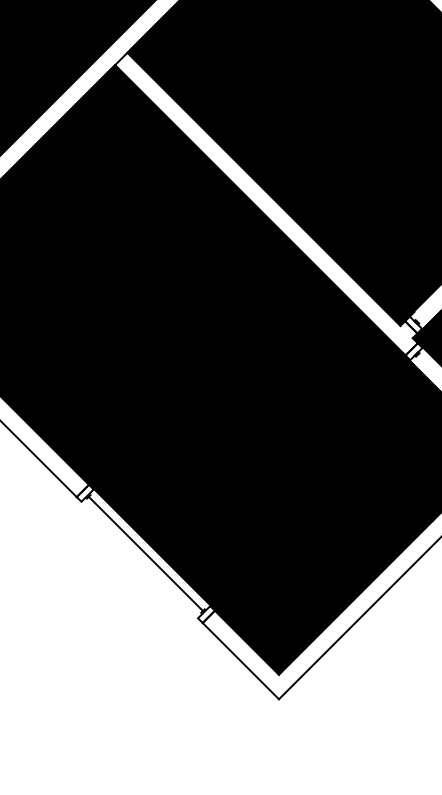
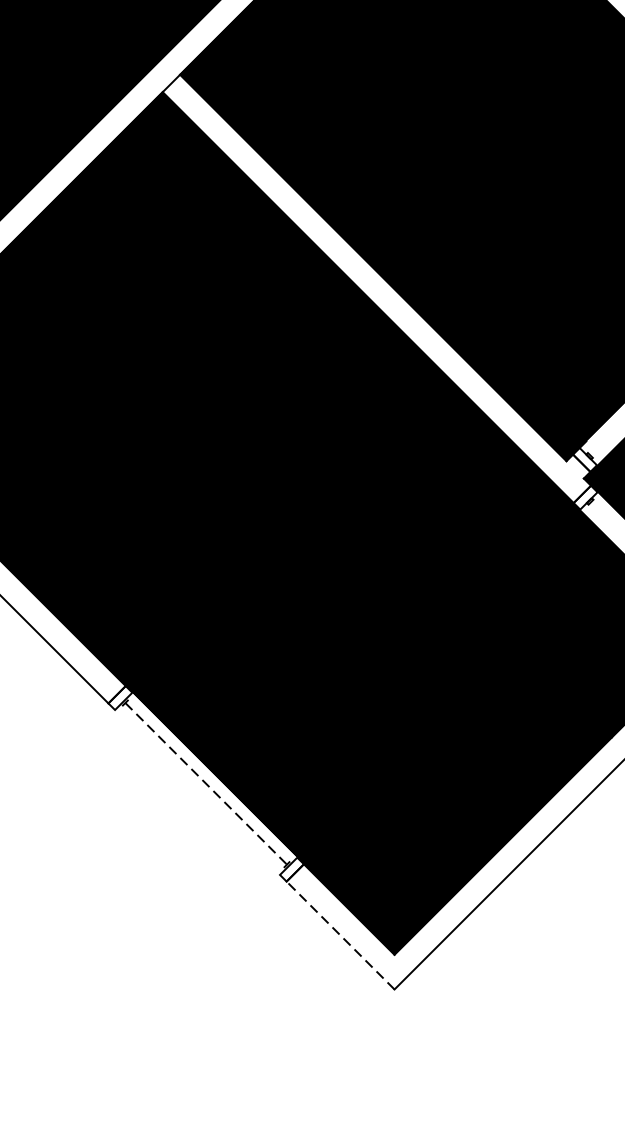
line: (145, 553) -> (205, 783), solid -> dashed
line: (240, 661) -> (340, 936), solid -> dashed

